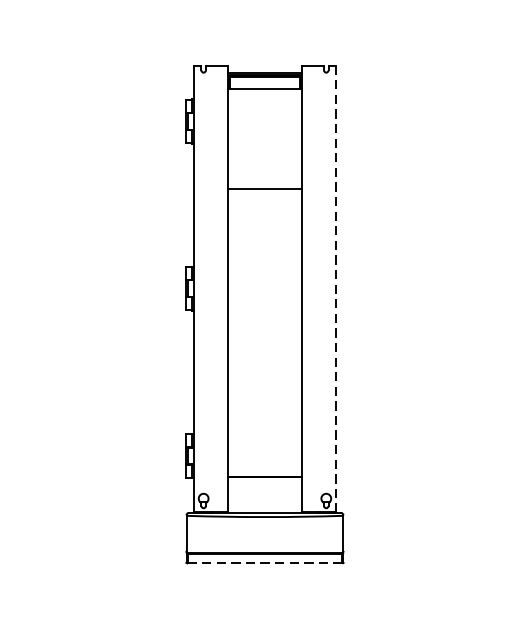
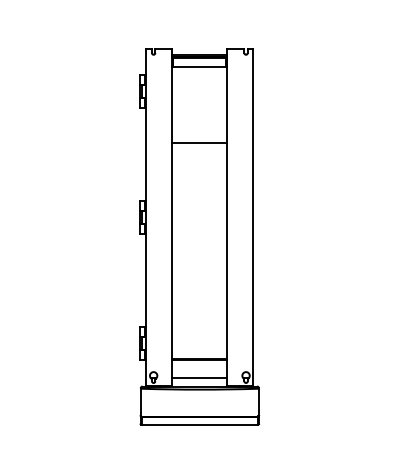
line: (336, 289) -> (253, 218), dashed -> solid
line: (264, 502) -> (199, 378), added
line: (265, 563) -> (200, 424), dashed -> solid

